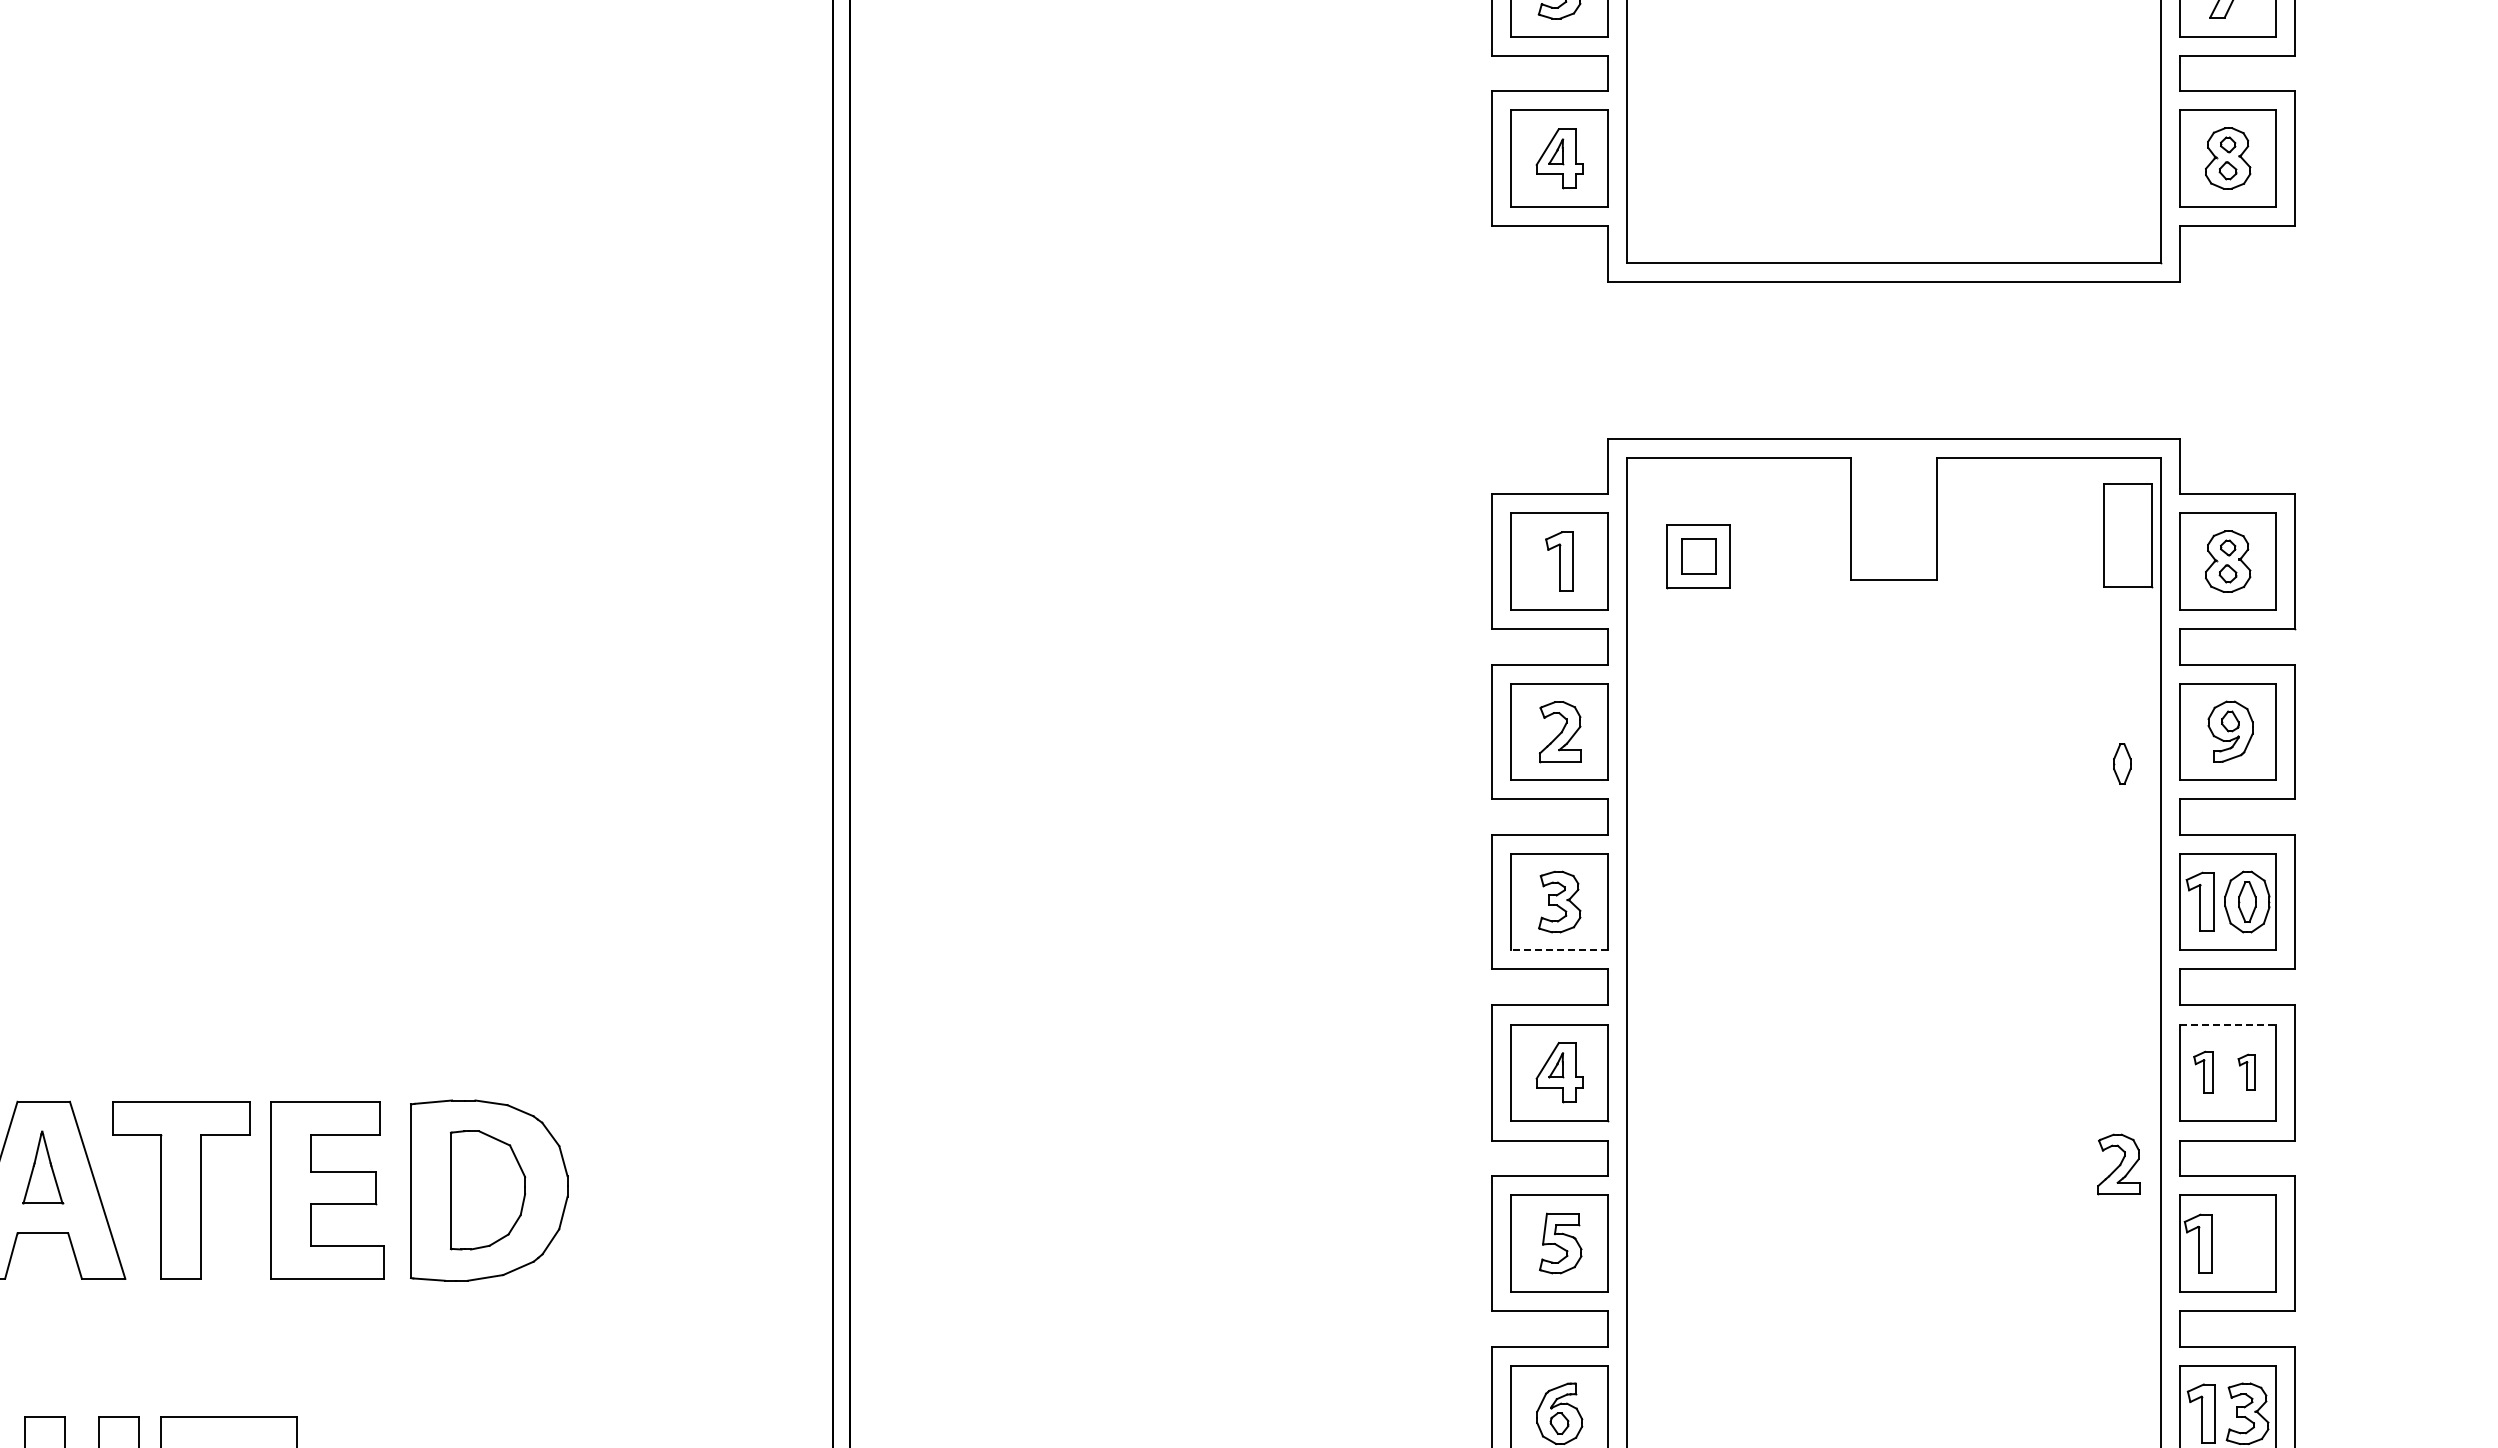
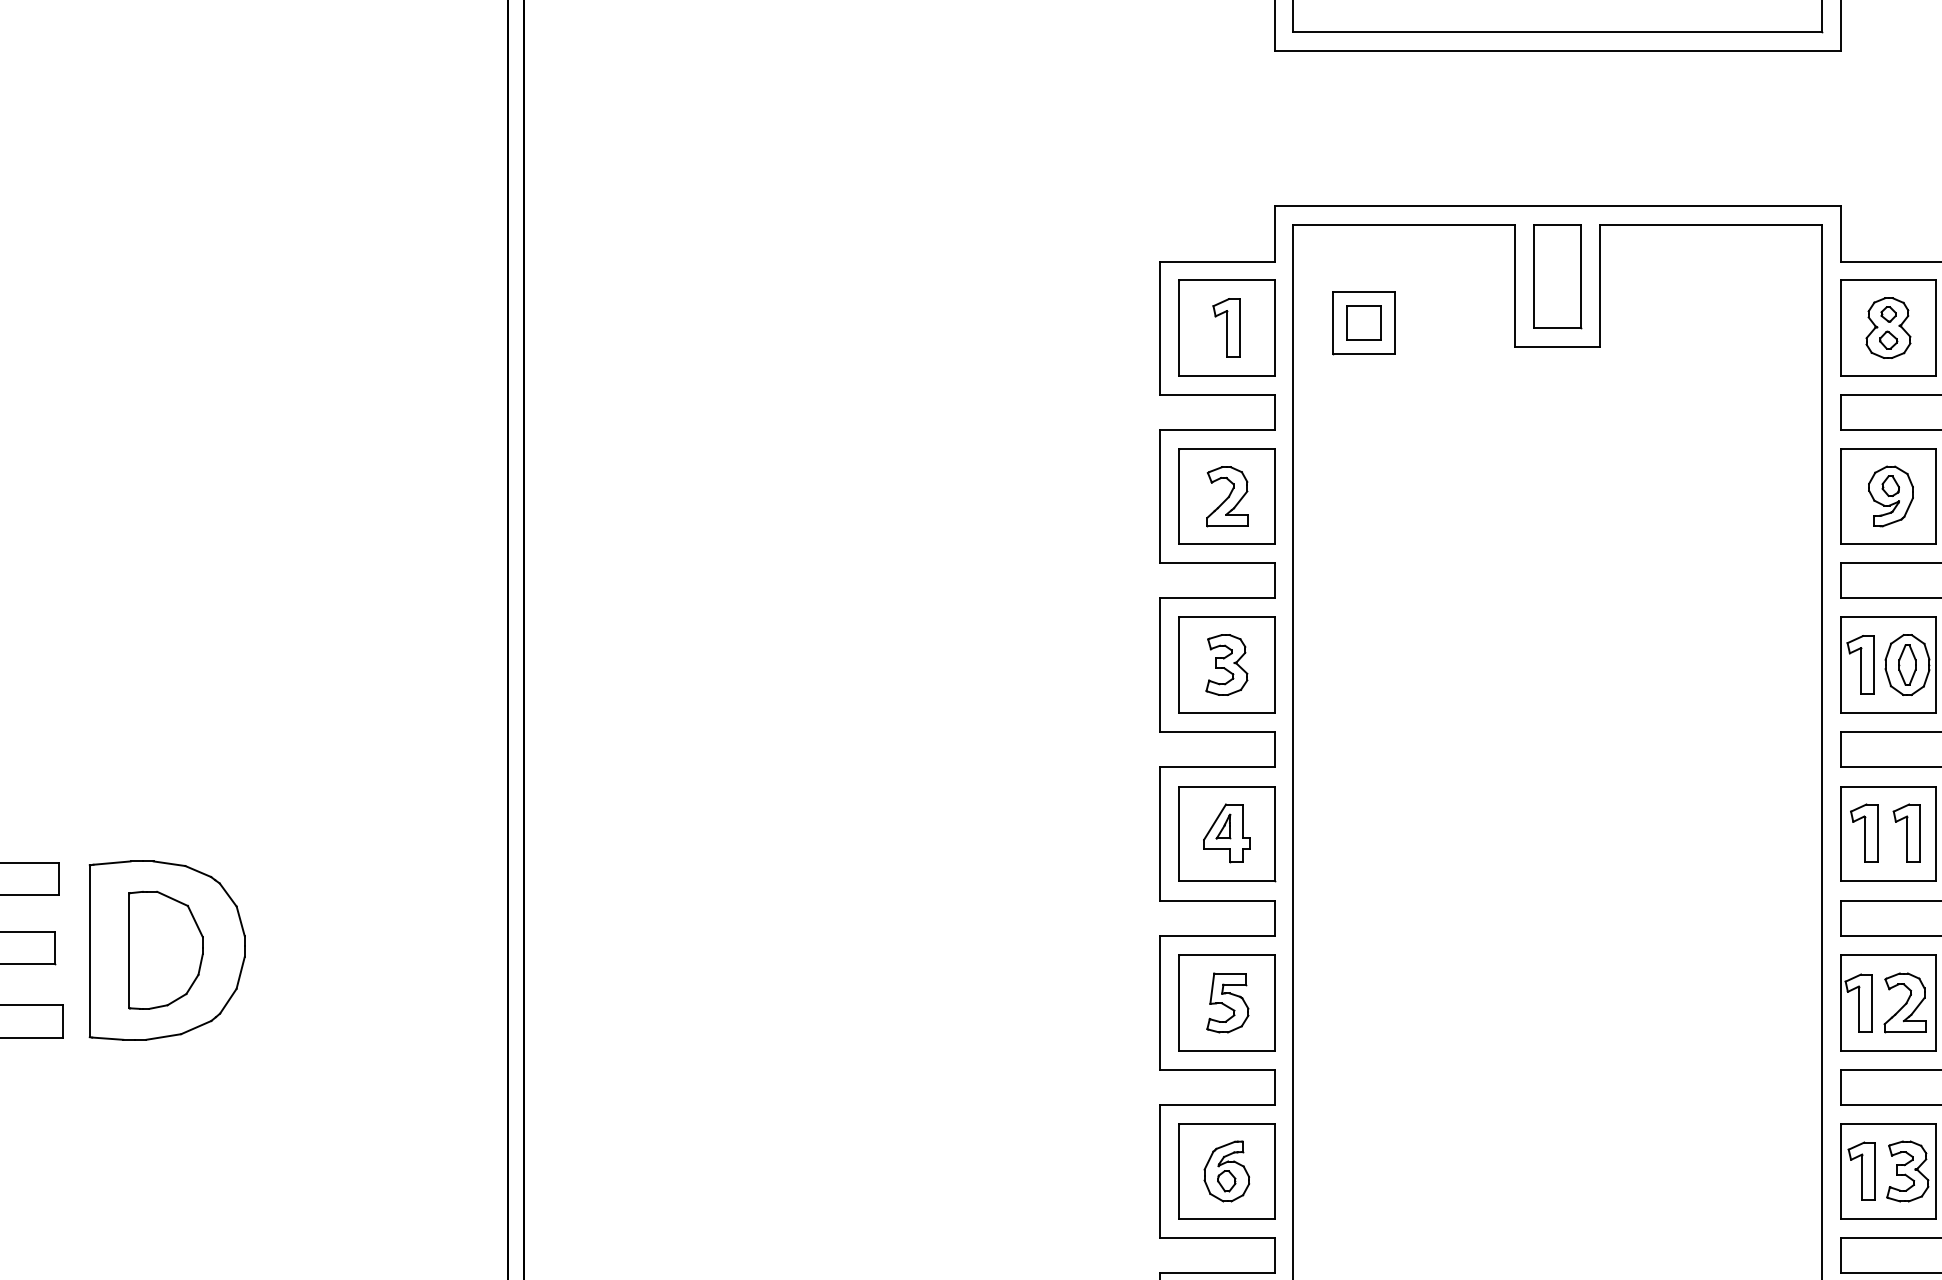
part: (2128, 535) -> (1558, 276), moved
part: (2122, 763) -> (1783, 527), removed
line: (1559, 950) -> (1226, 712), dashed -> solid
line: (2228, 1025) -> (1888, 787), dashed -> solid
part: (2203, 1072) -> (1864, 833), size x1.43
part: (2246, 1072) -> (1906, 833), size x1.67
part: (2118, 1164) -> (1904, 1002), moved

